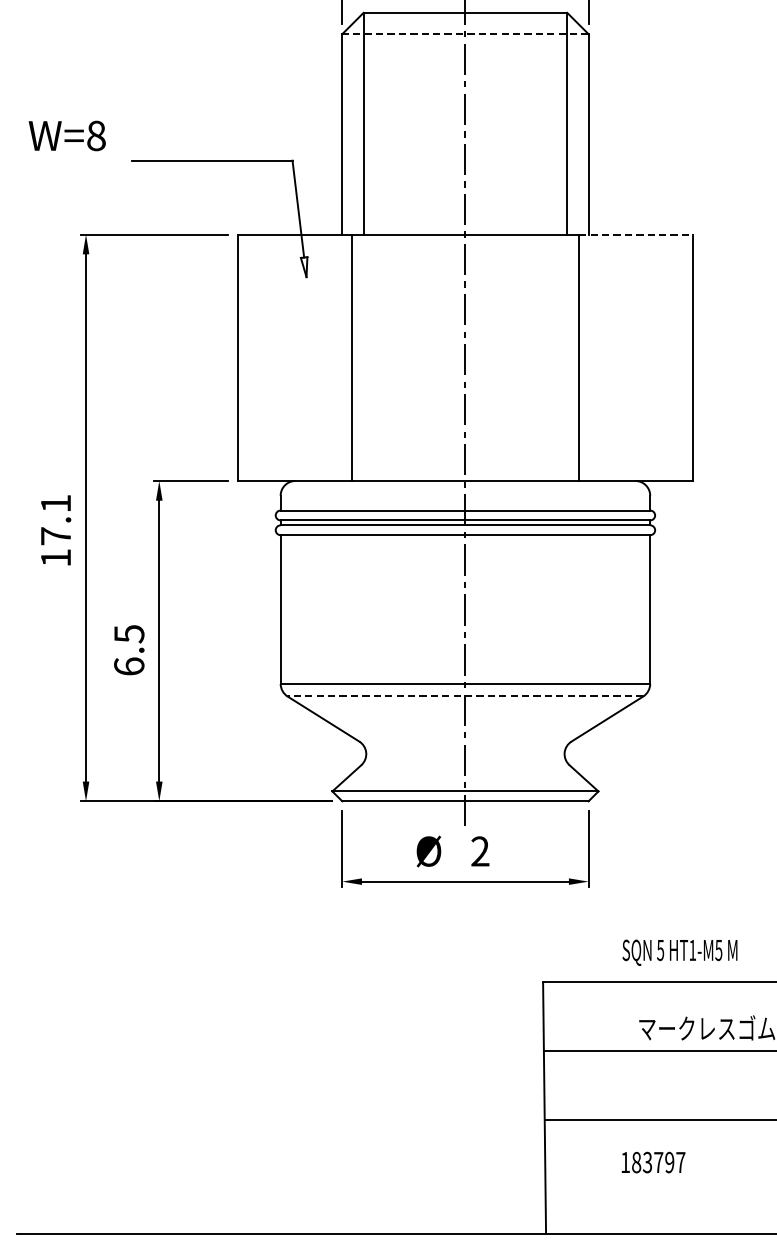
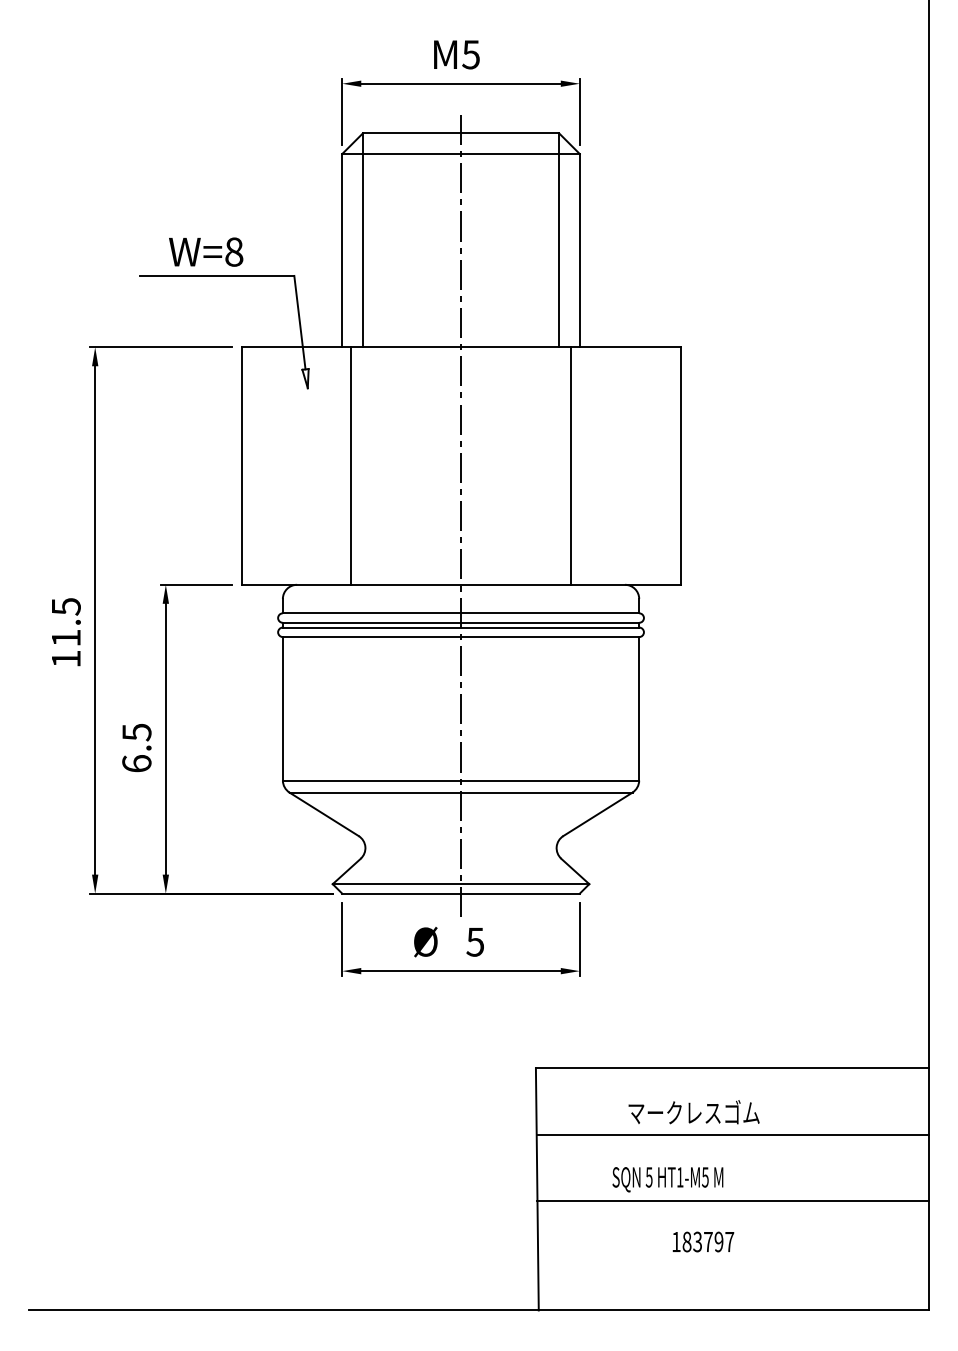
line: (465, 34) -> (461, 154), dashed -> solid
text: (67, 135) -> (206, 251), moved
line: (636, 234) -> (625, 347), dashed -> solid
text: (56, 520) -> (66, 622), 17.1 -> 11.5
line: (465, 696) -> (461, 792), dashed -> solid
text: (480, 850) -> (475, 941), 2 -> 5
text: (679, 952) -> (667, 1179), moved
text: (653, 1162) -> (703, 1241), moved

